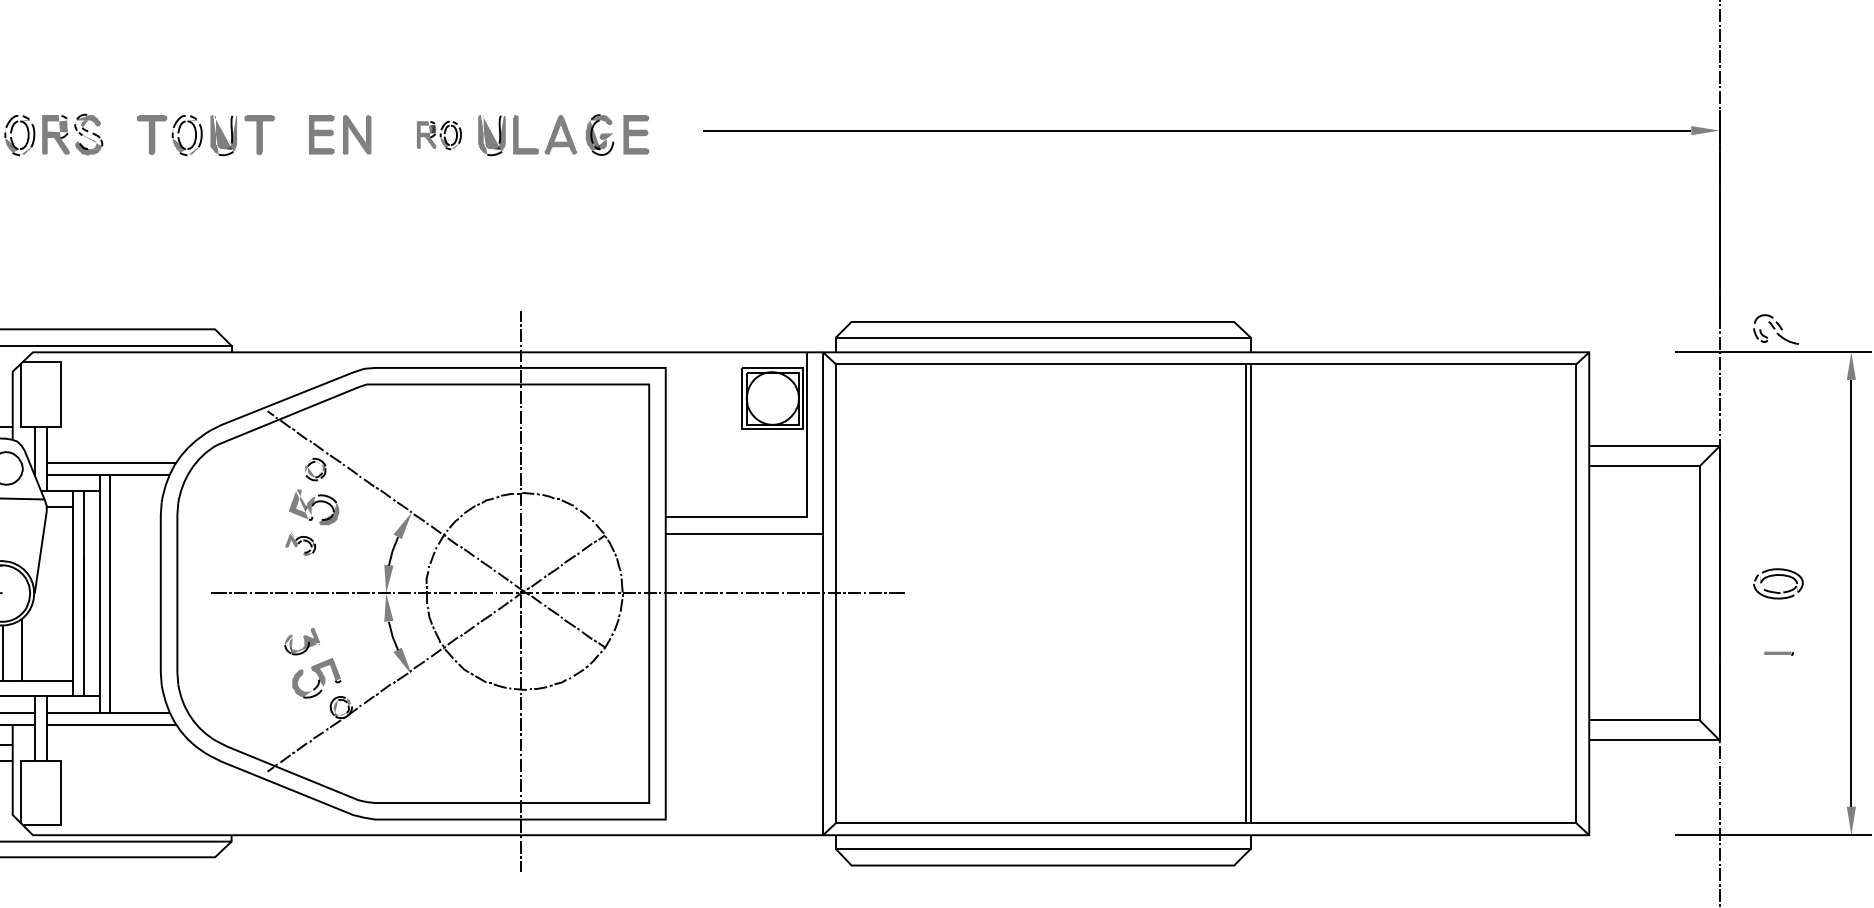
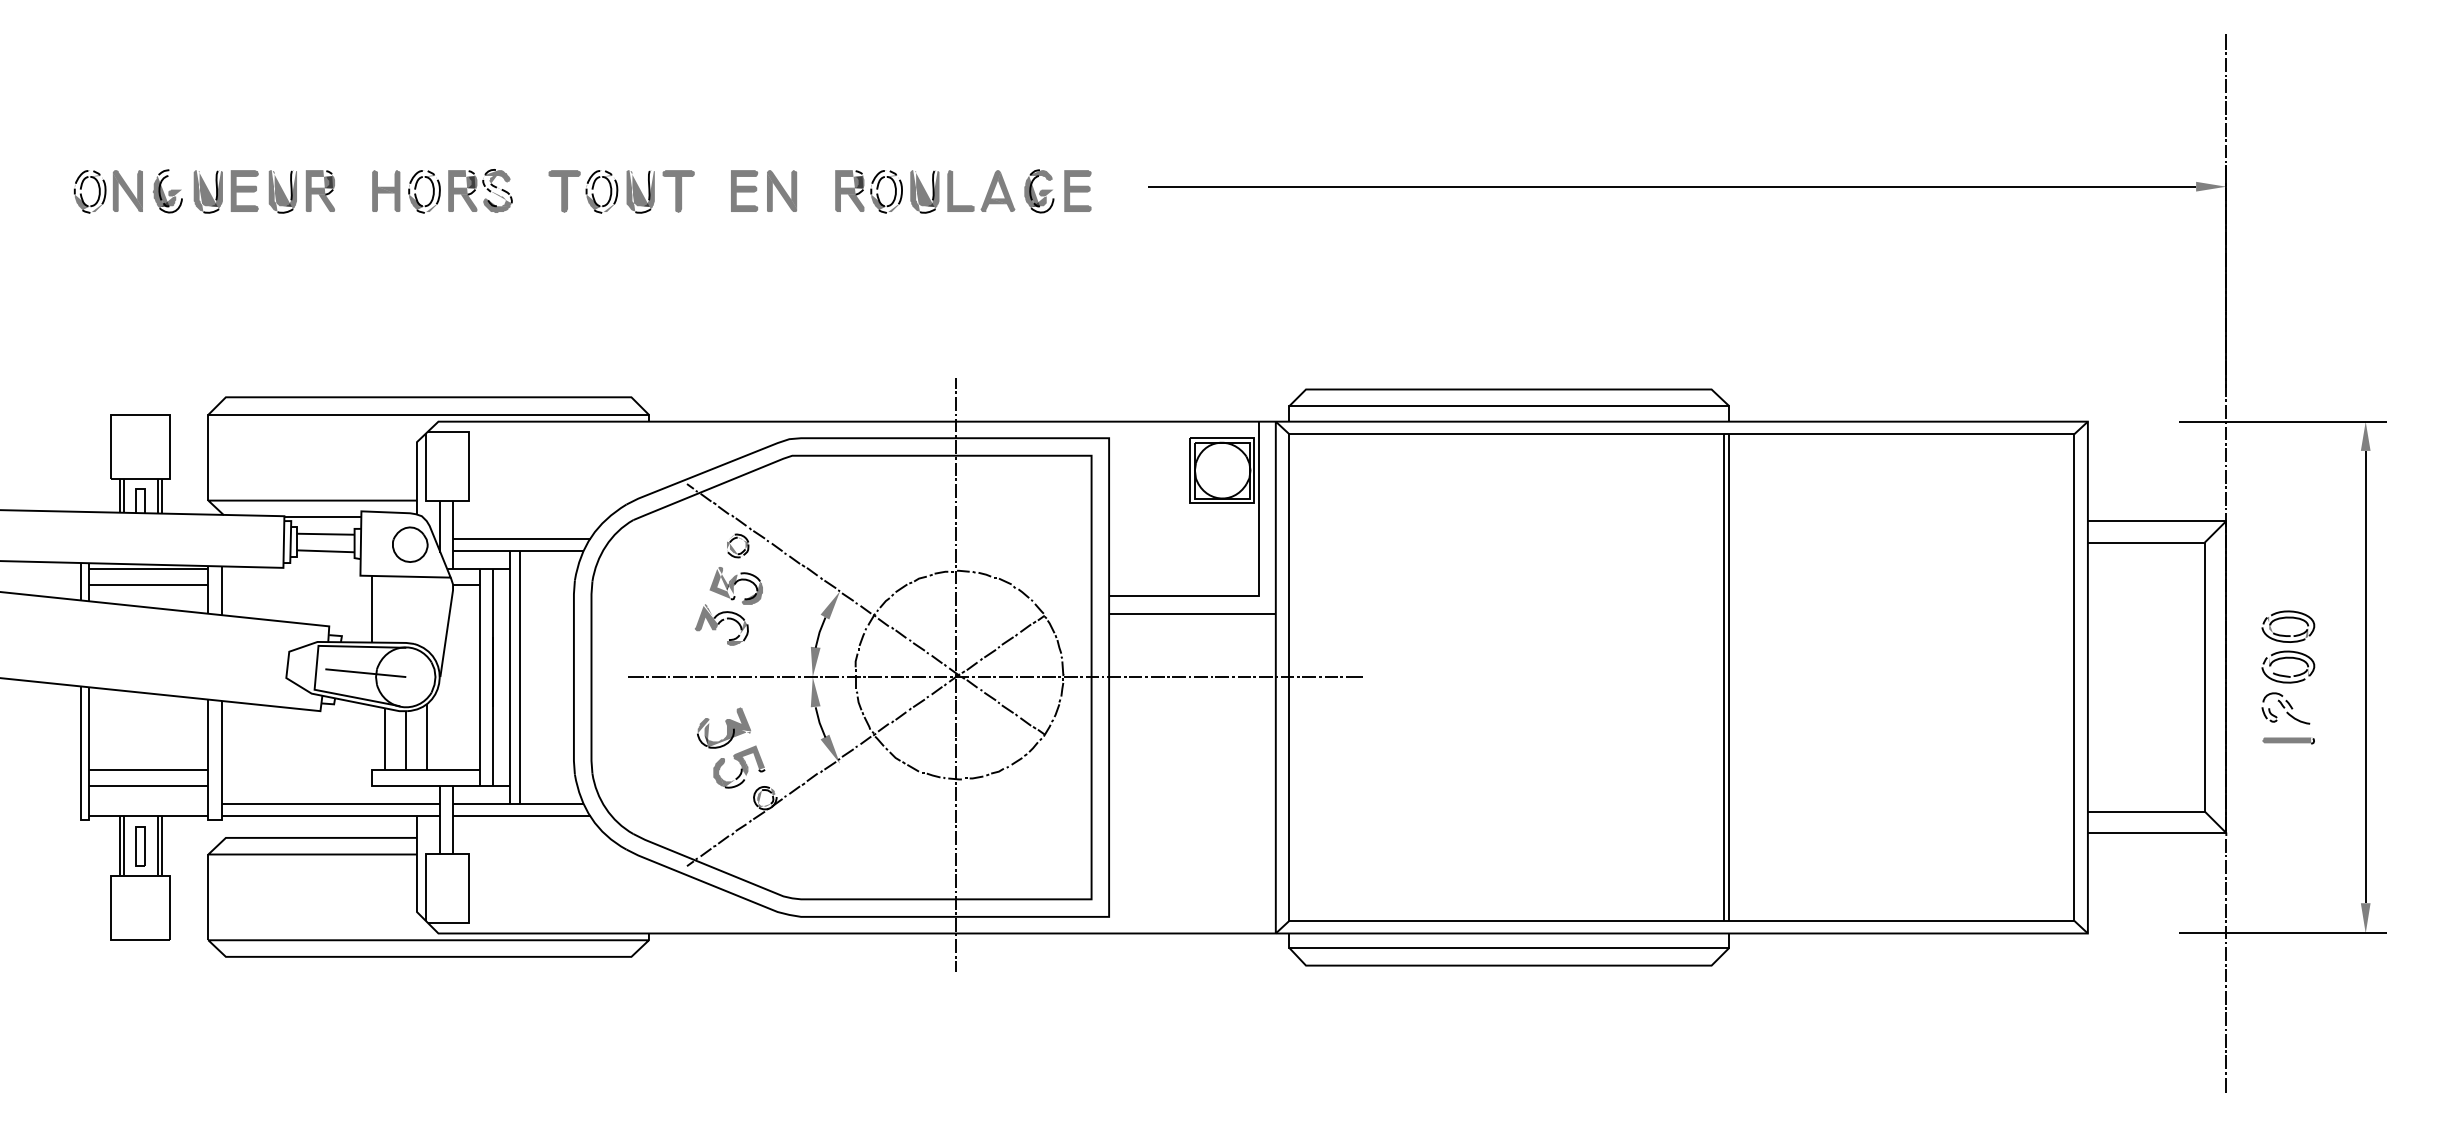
fill: (58, 125) -> (465, 181), added
part: (438, 135) -> (868, 191), size x1.43
part: (1775, 329) -> (2285, 708), moved
part: (1778, 538) -> (2288, 618), added
part: (300, 543) -> (721, 624), size x1.67
part: (301, 640) -> (723, 727), size x1.43
part: (1778, 653) -> (2288, 740), size x1.67

